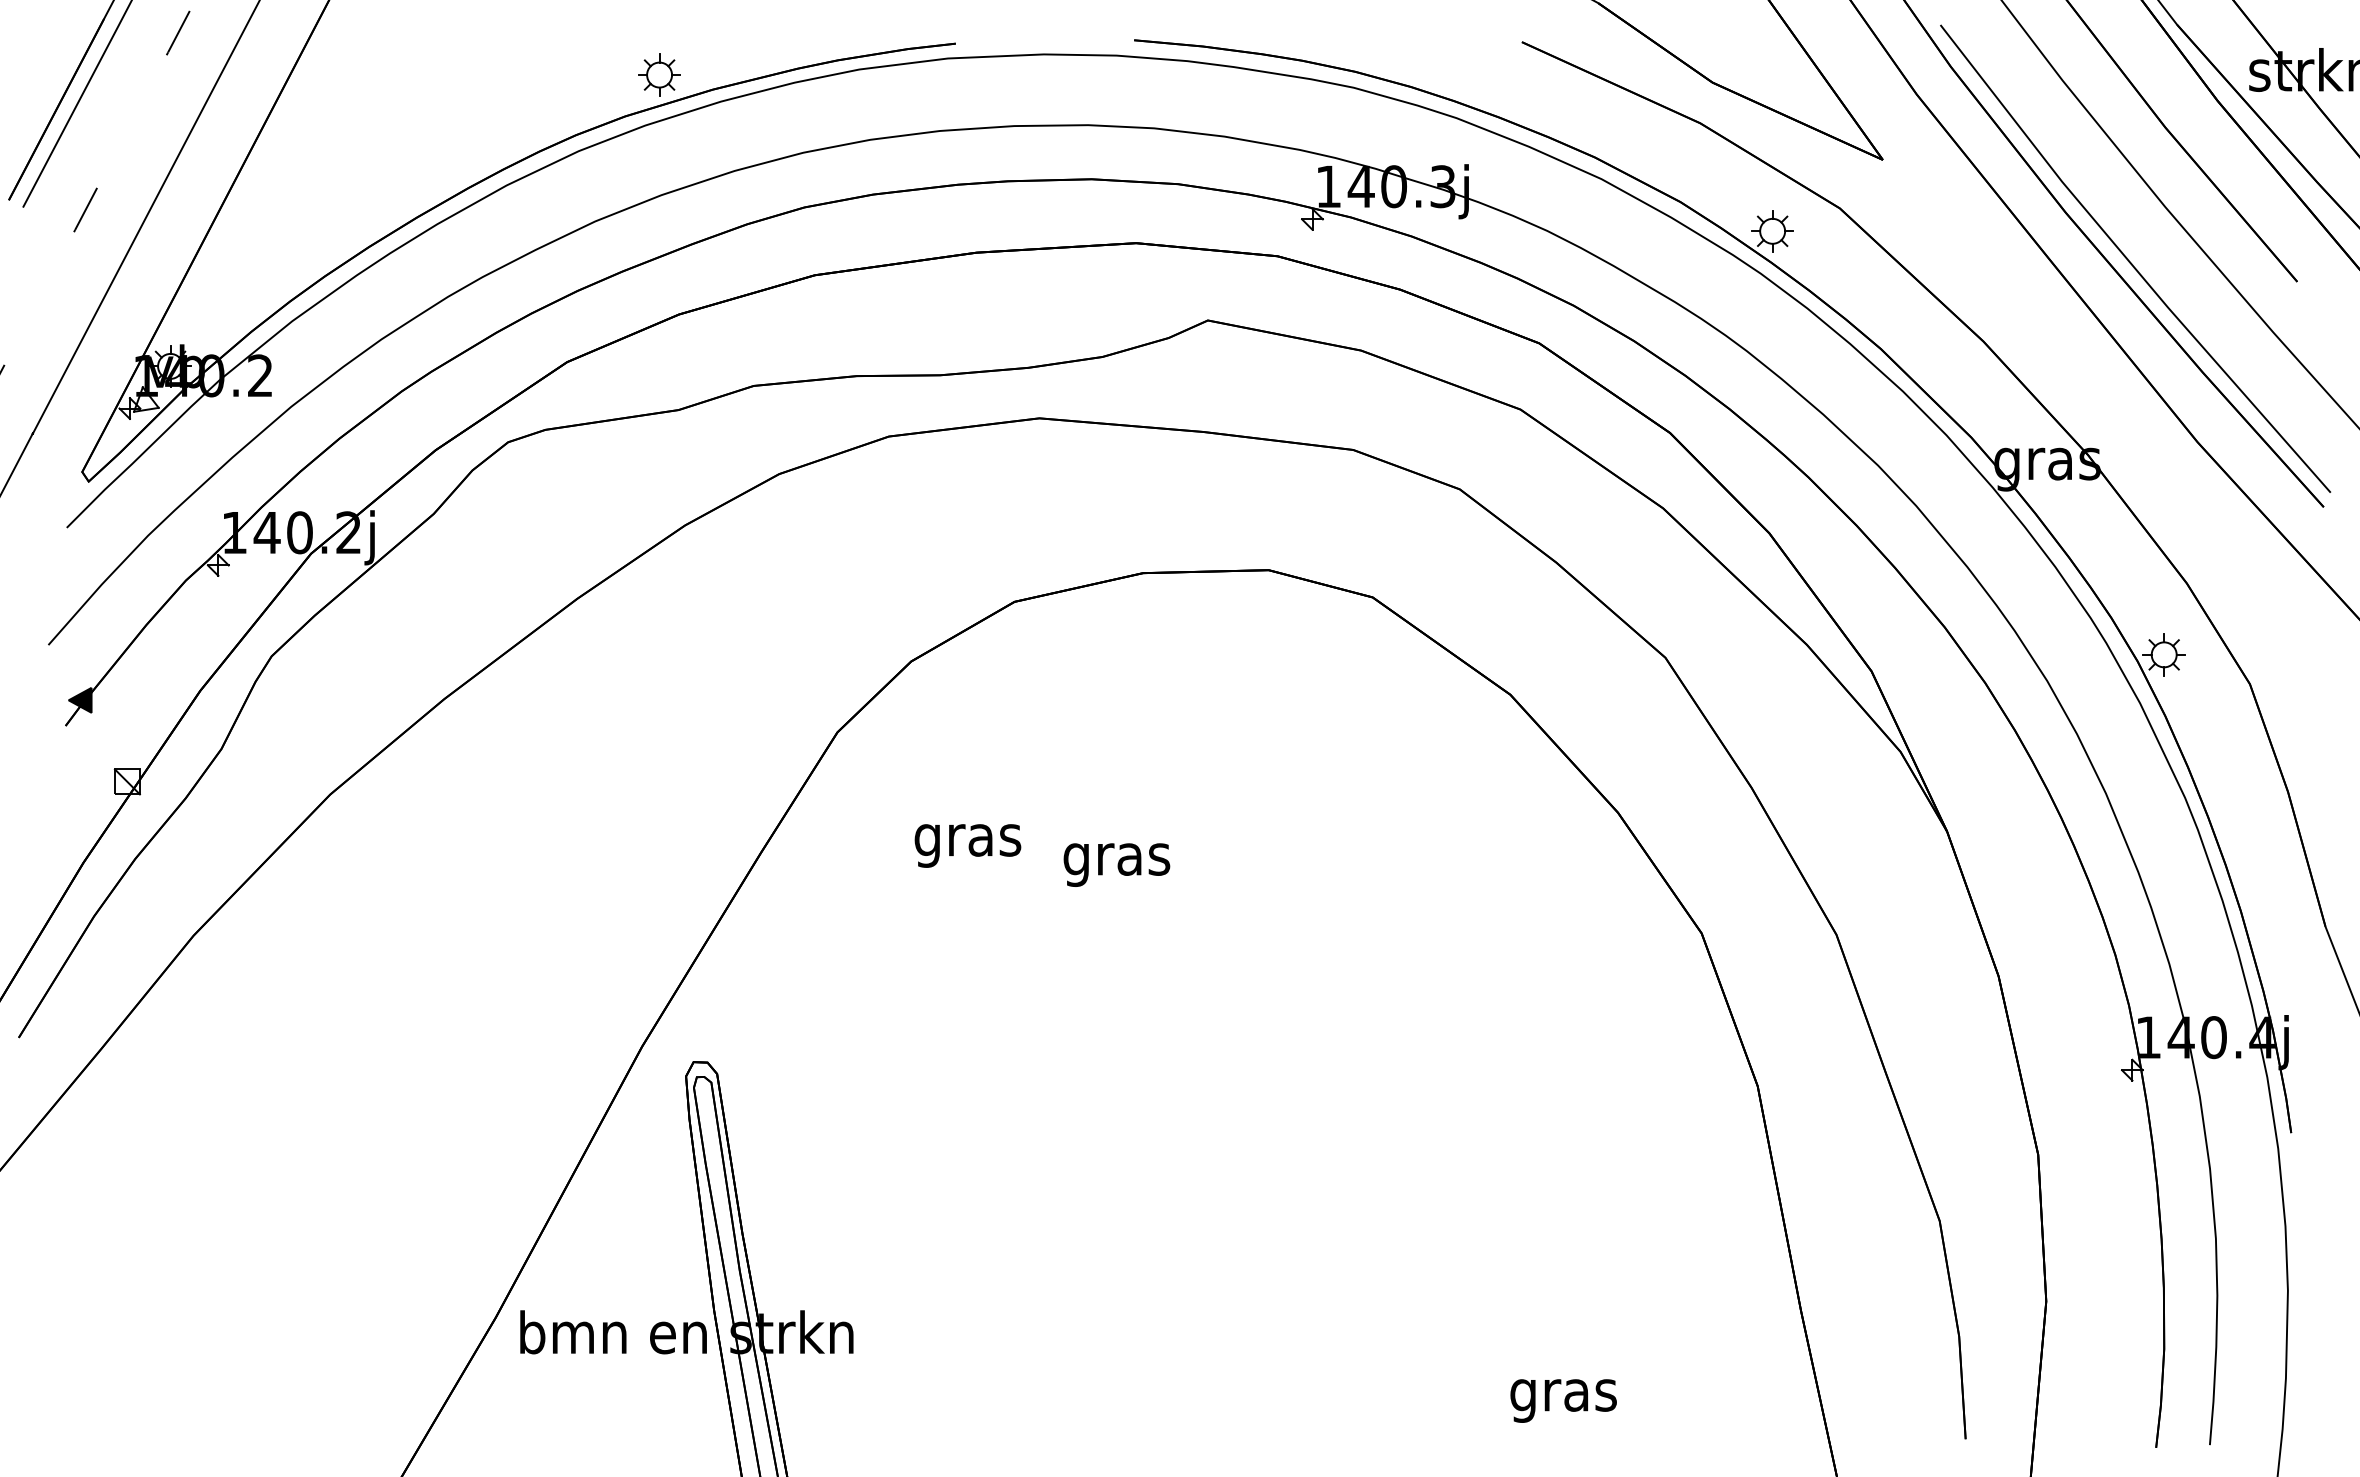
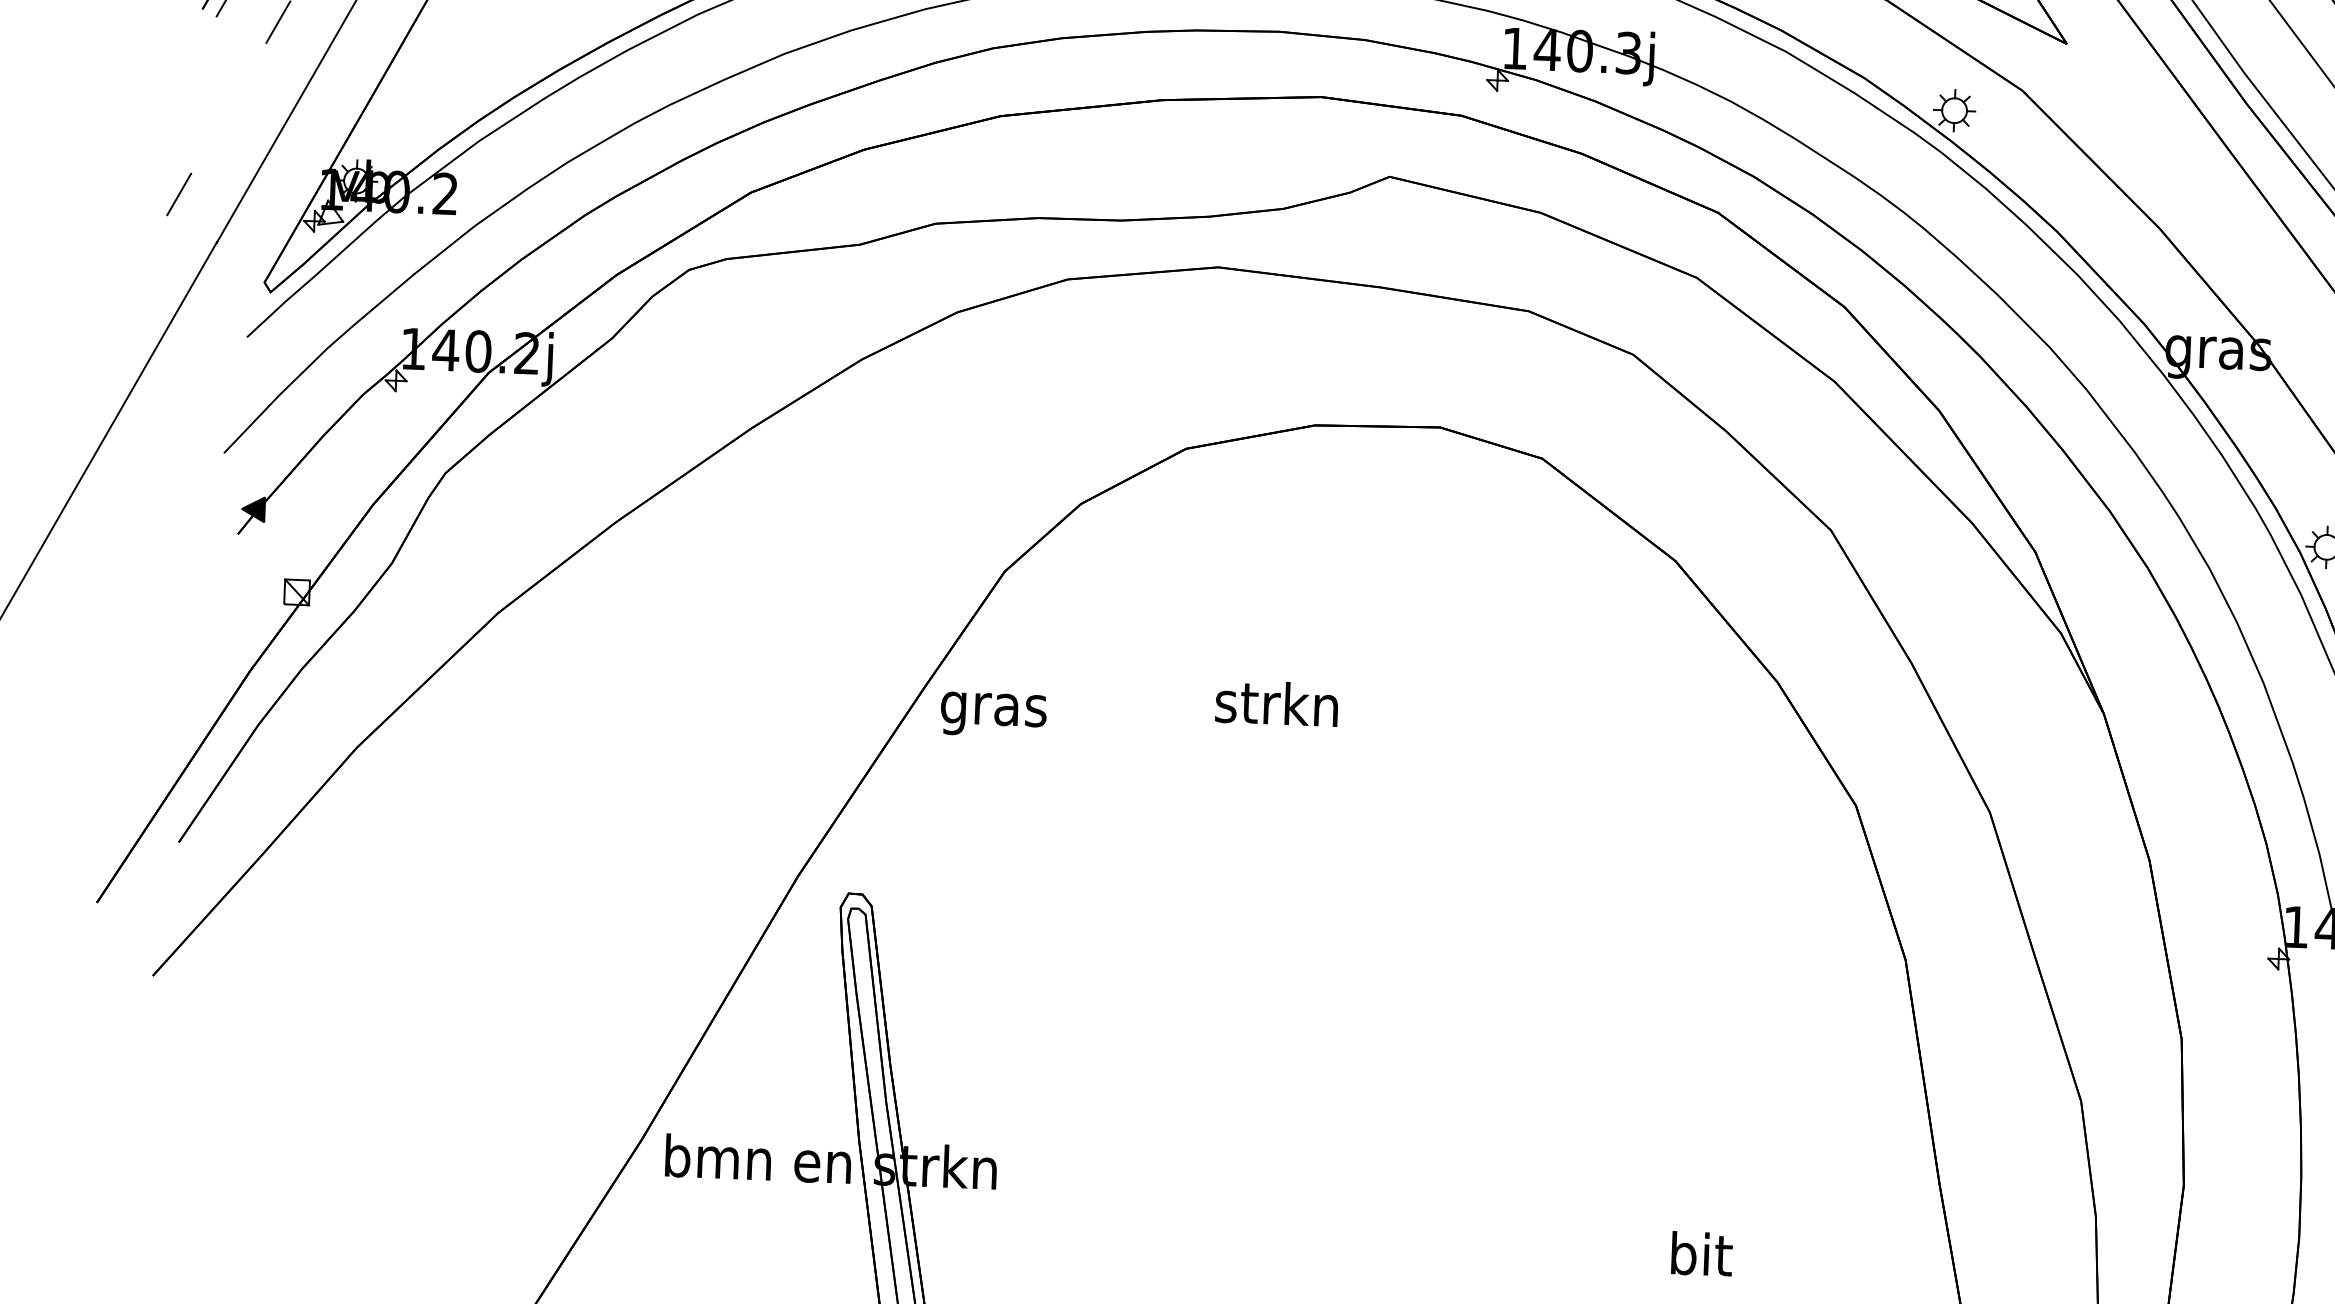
text: (967, 845) -> (993, 714), moved
text: (1115, 858) -> (1276, 707), gras -> strkn
text: (1563, 1394) -> (1700, 1258), gras -> bit

